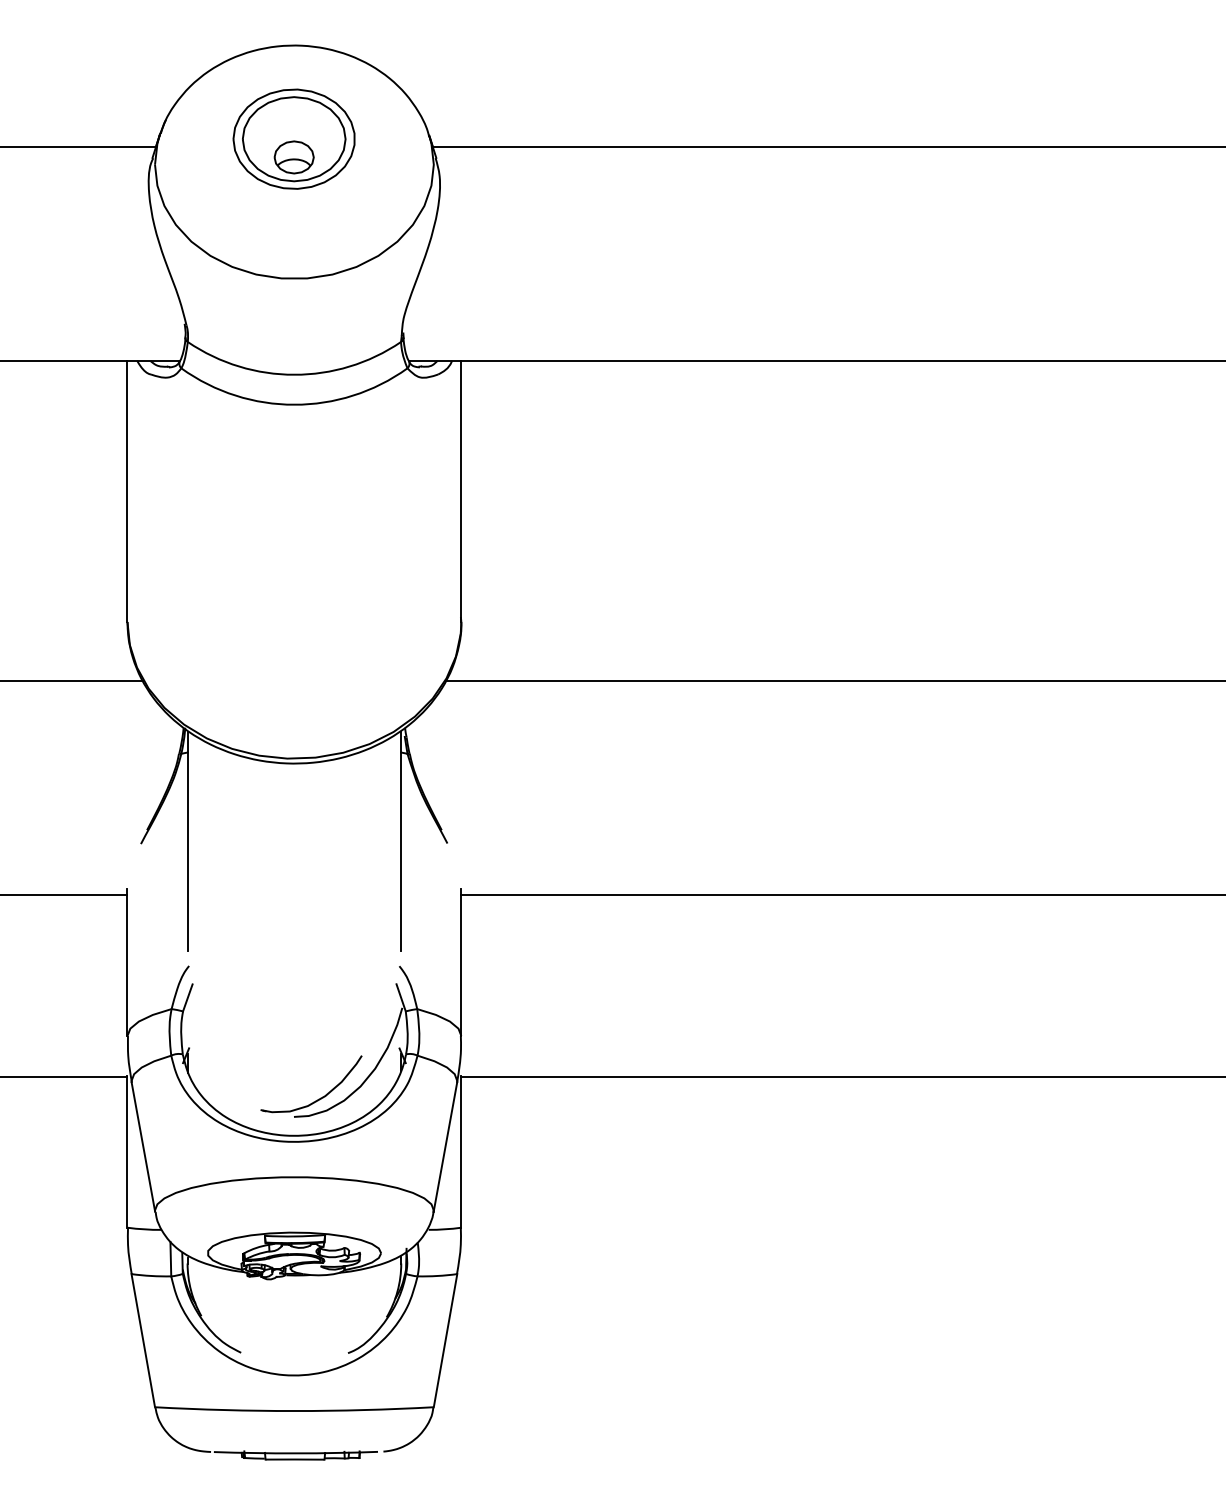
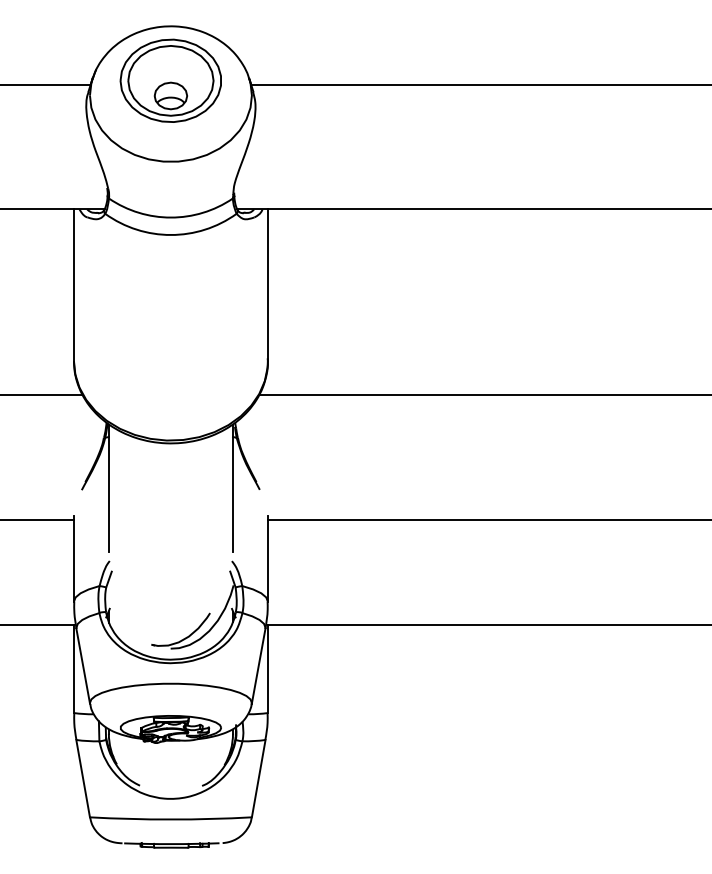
part: (293, 138) -> (170, 80), size x1.43

